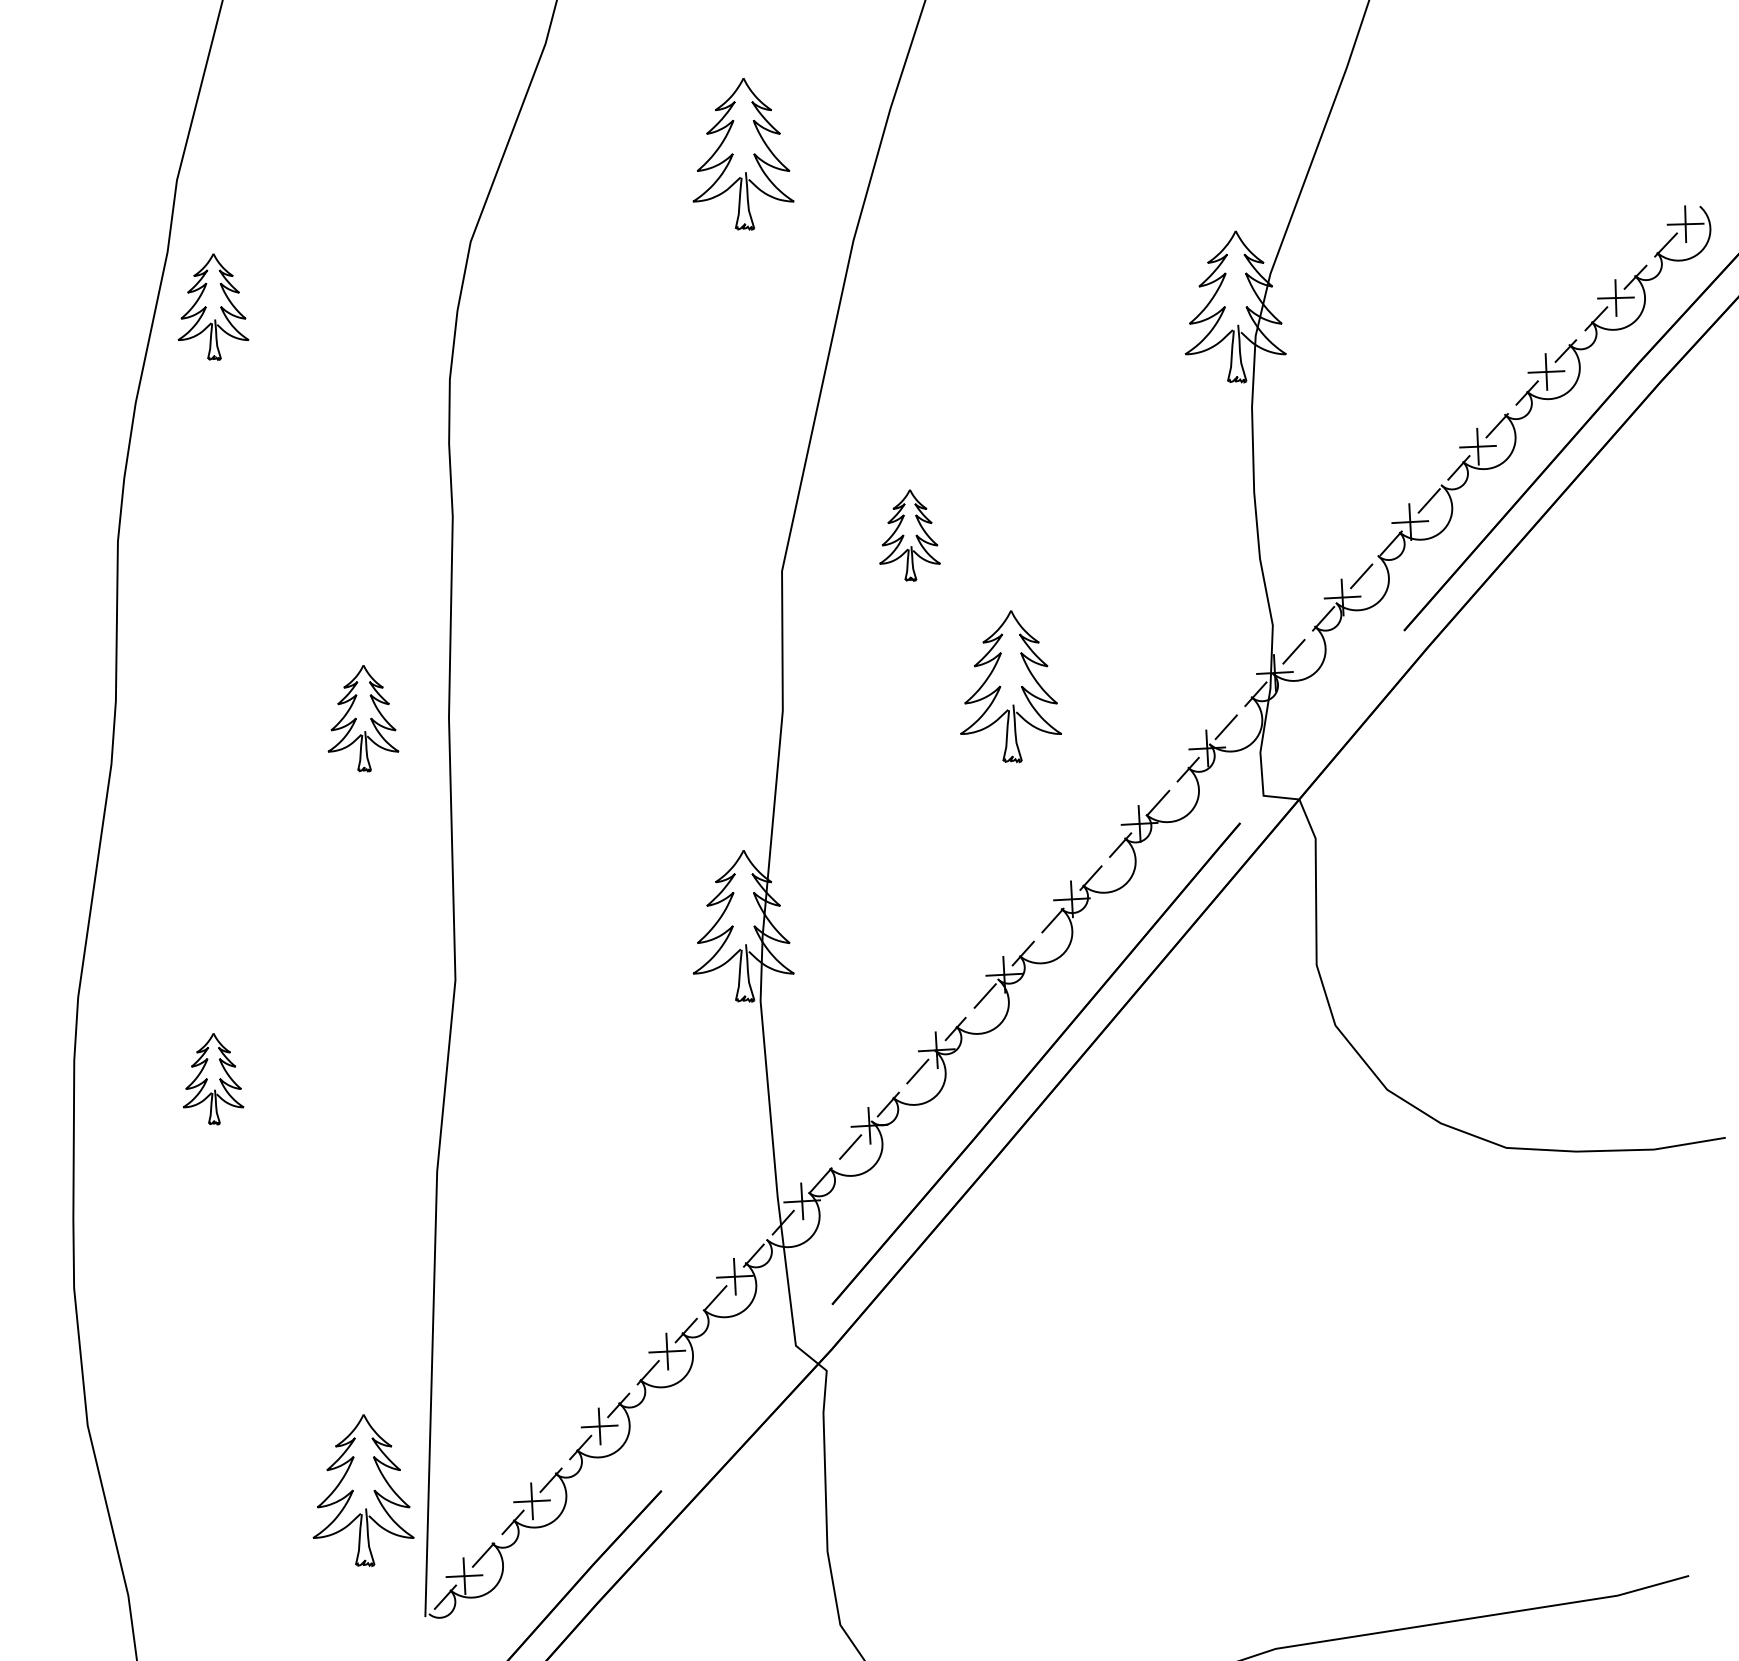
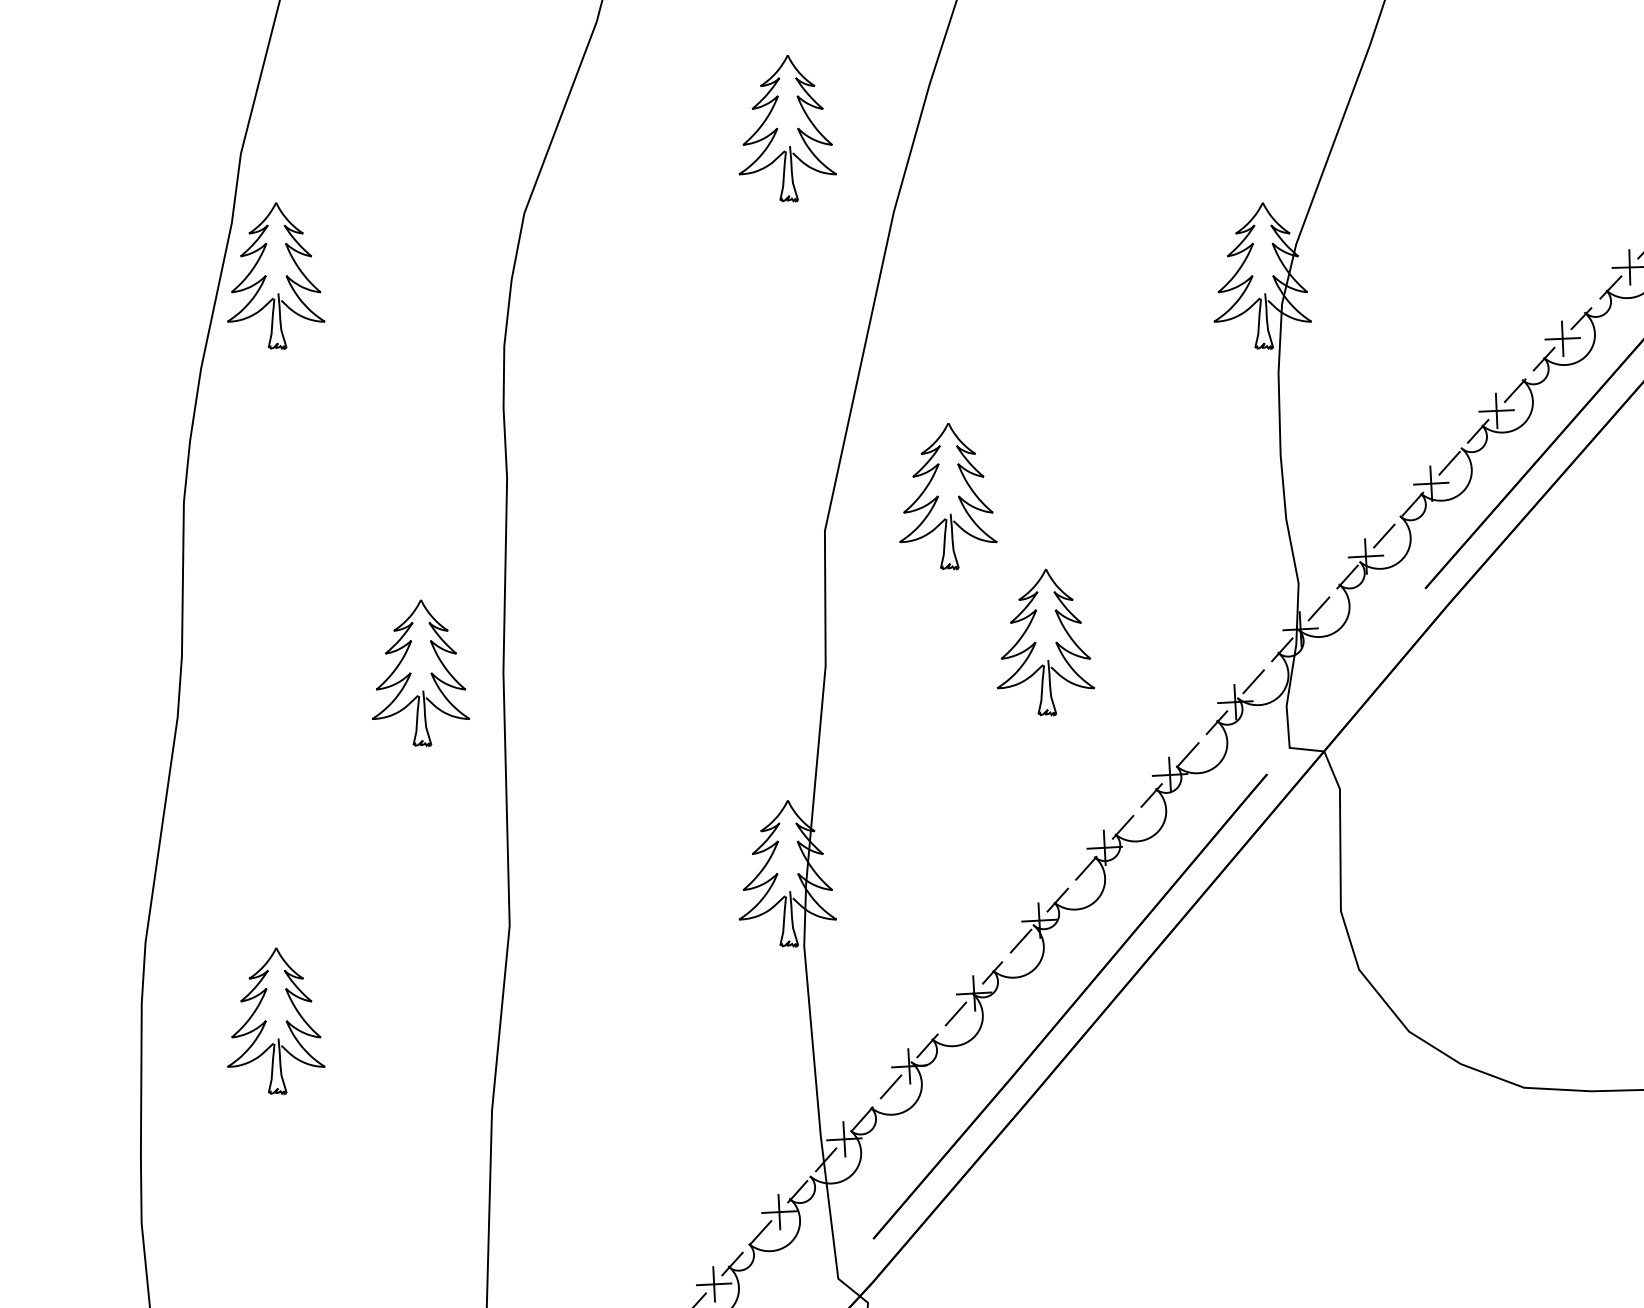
part: (213, 306) -> (276, 275), size x1.43
part: (909, 535) -> (947, 496), size x1.67
part: (363, 718) -> (420, 673), size x1.43
part: (213, 1078) -> (276, 1020), size x1.67

